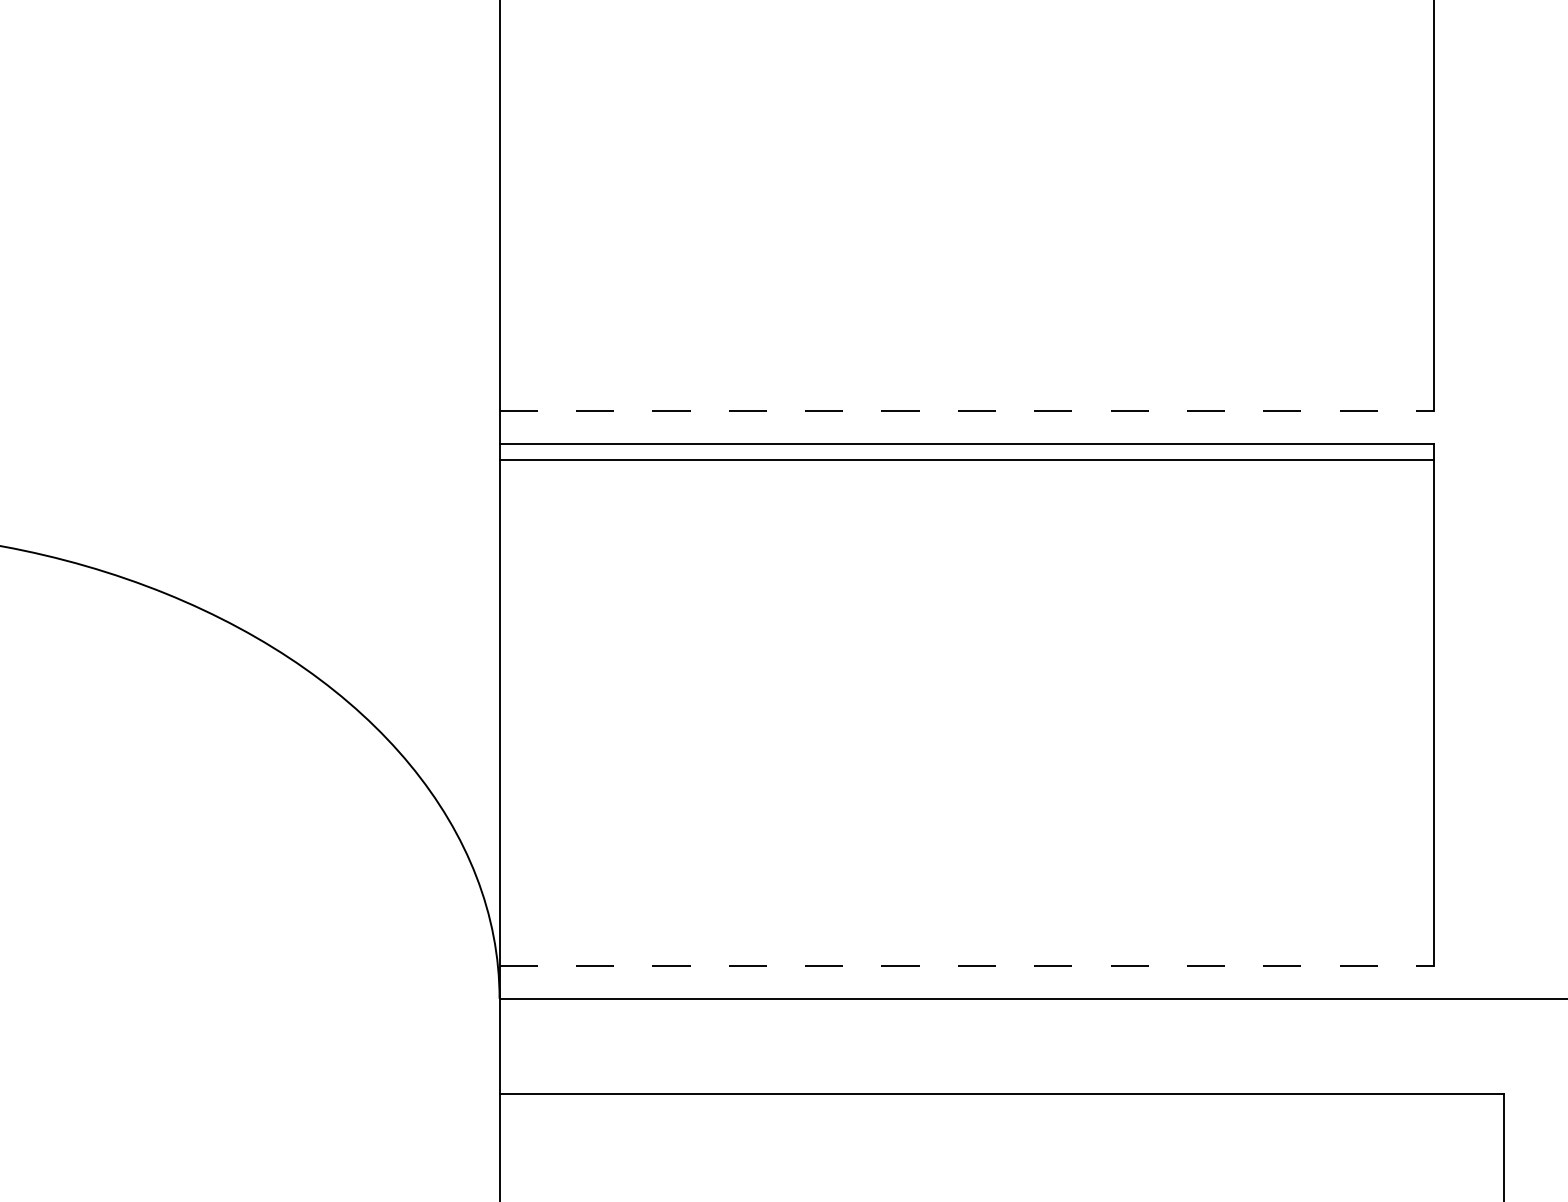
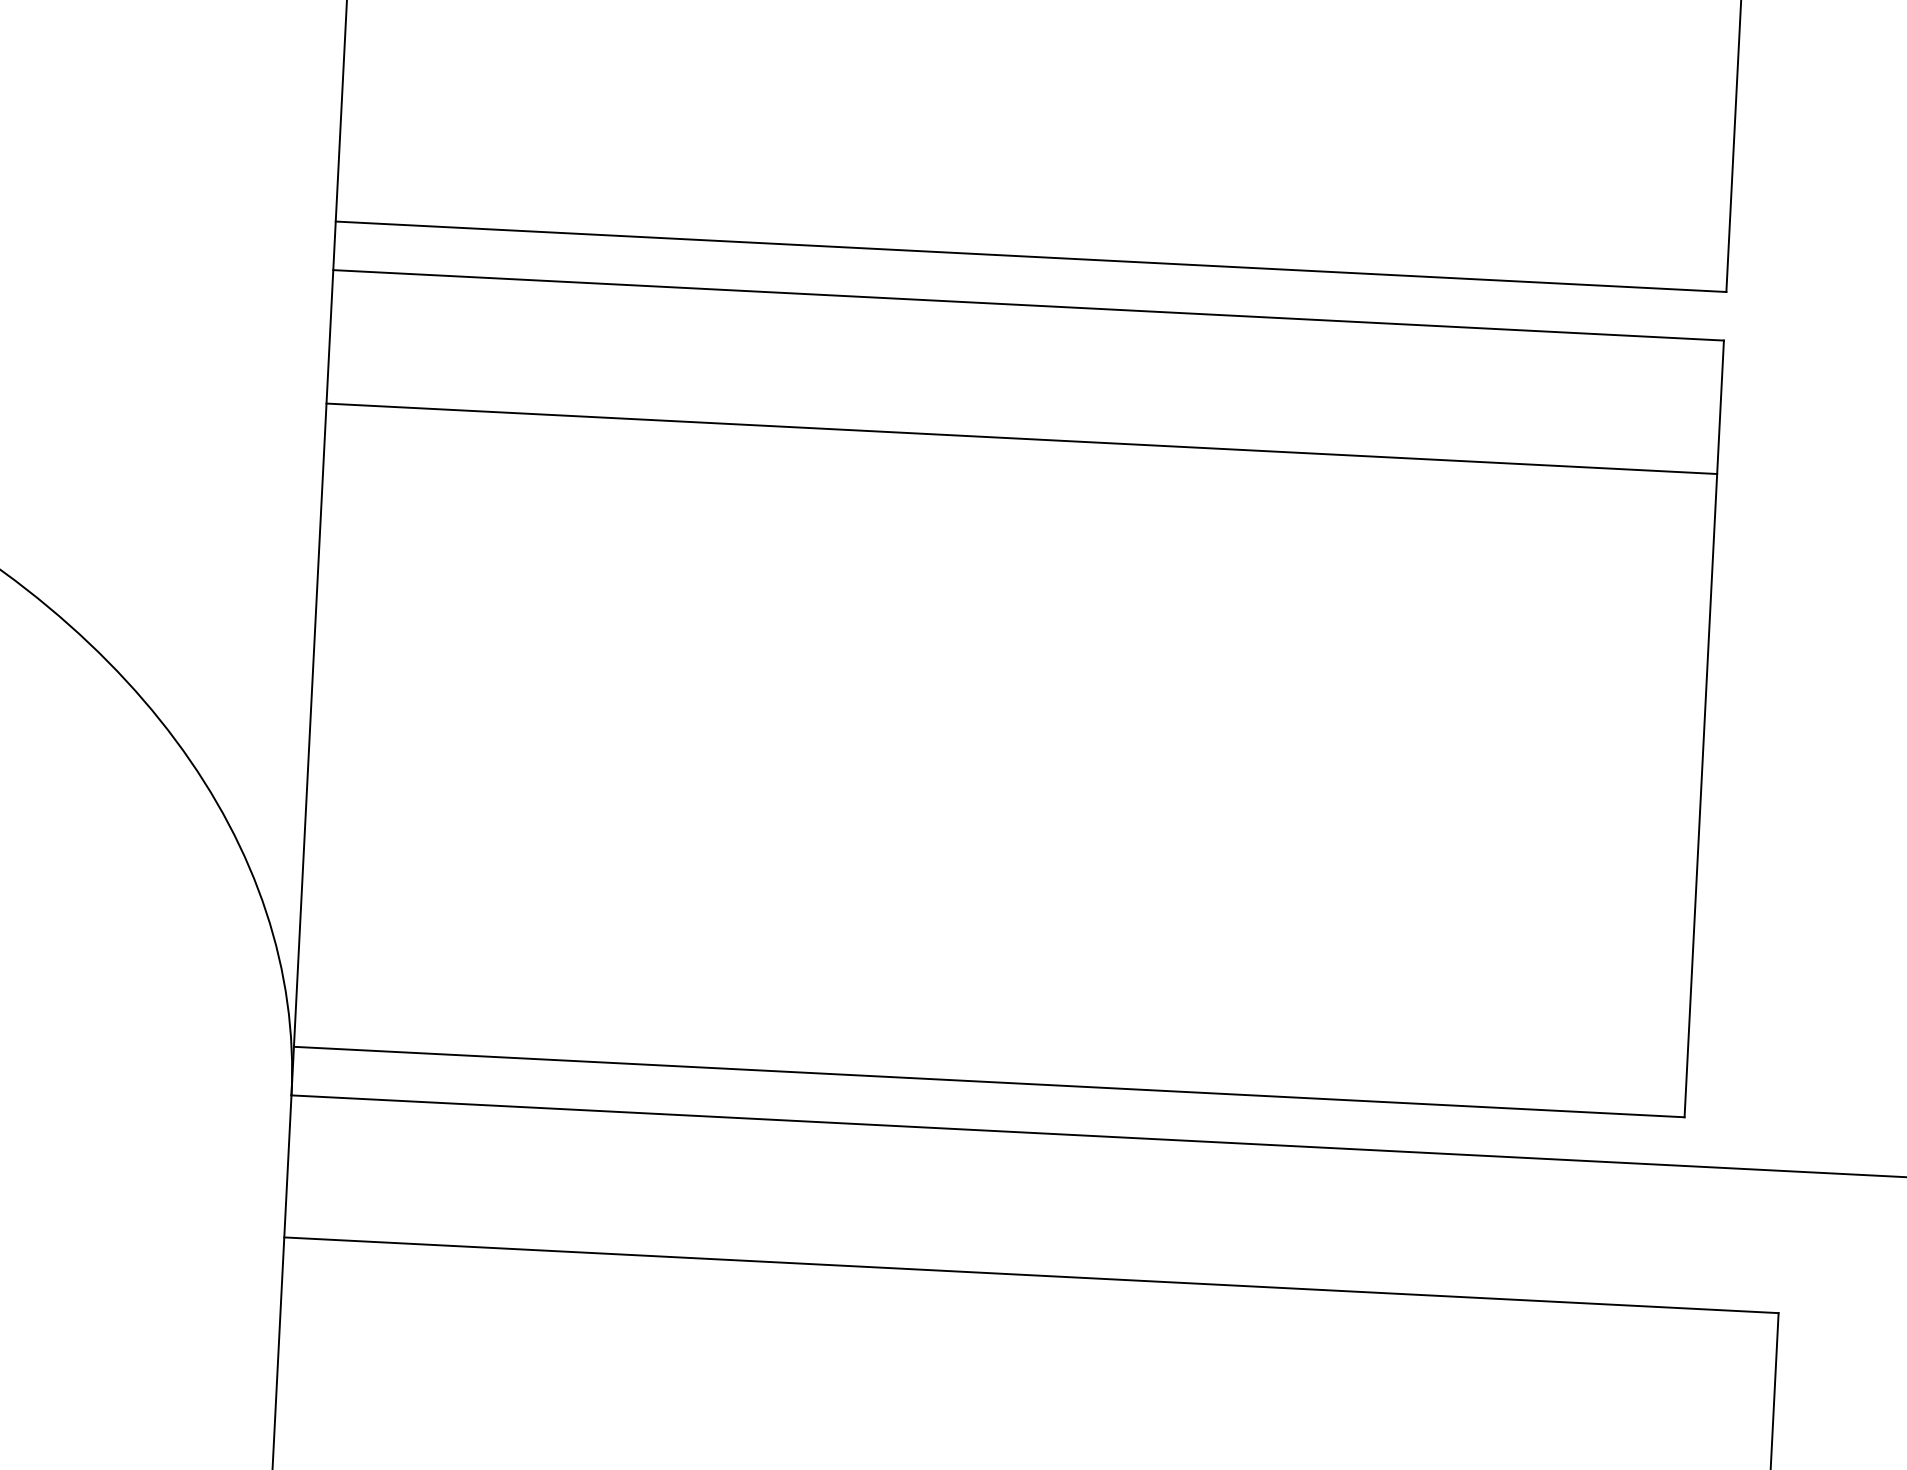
line: (967, 411) -> (1031, 257), dashed -> solid
line: (966, 459) -> (1021, 438), moved
line: (967, 966) -> (990, 1082), dashed -> solid

